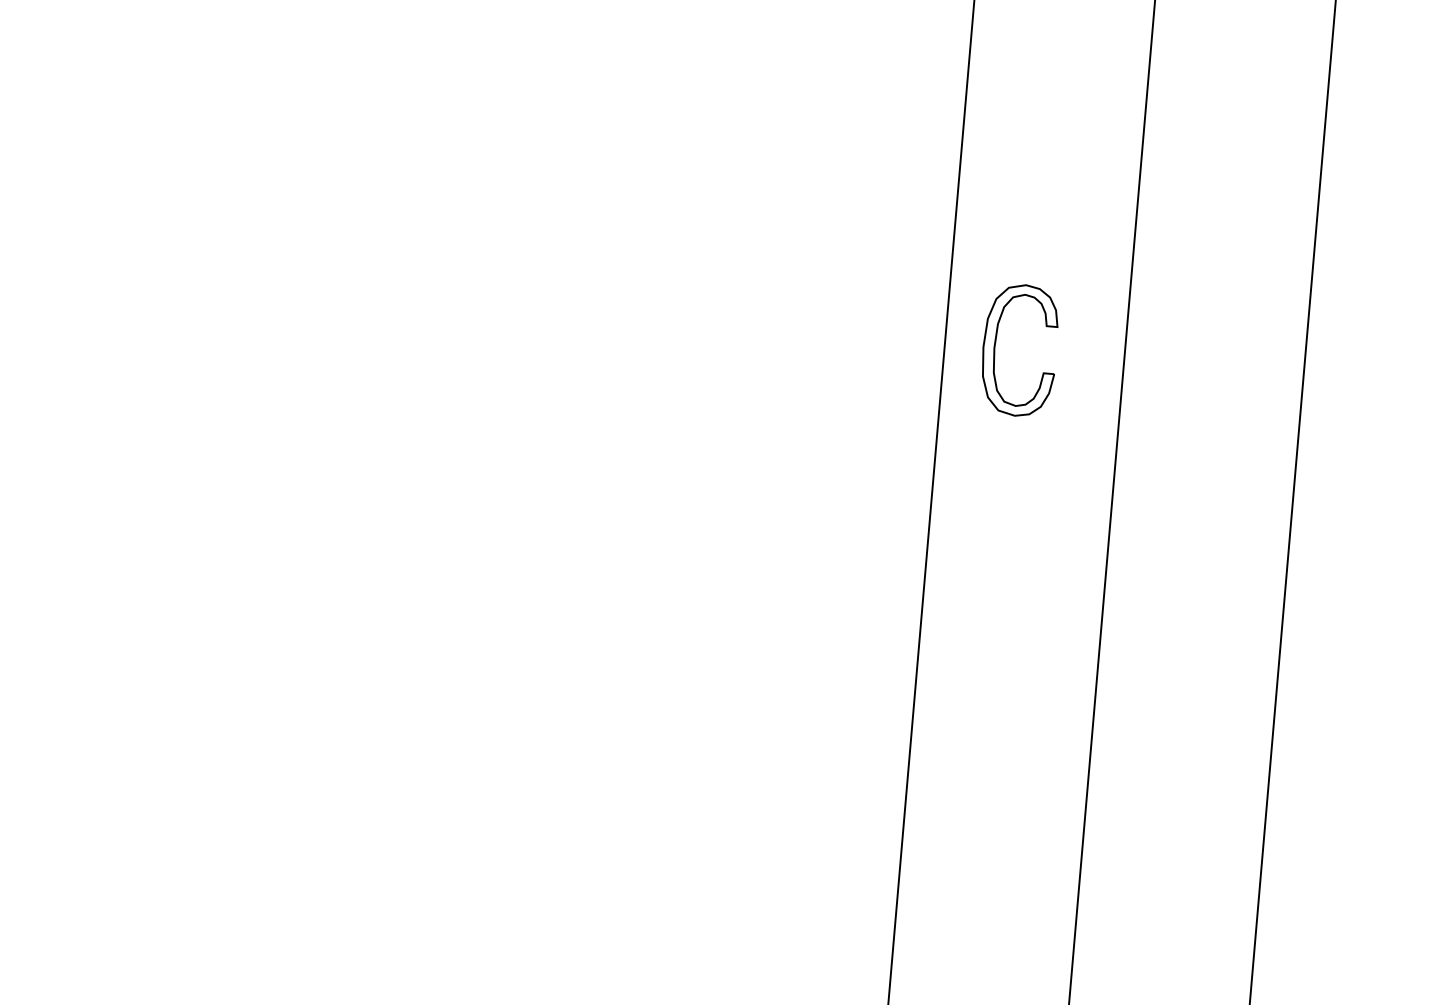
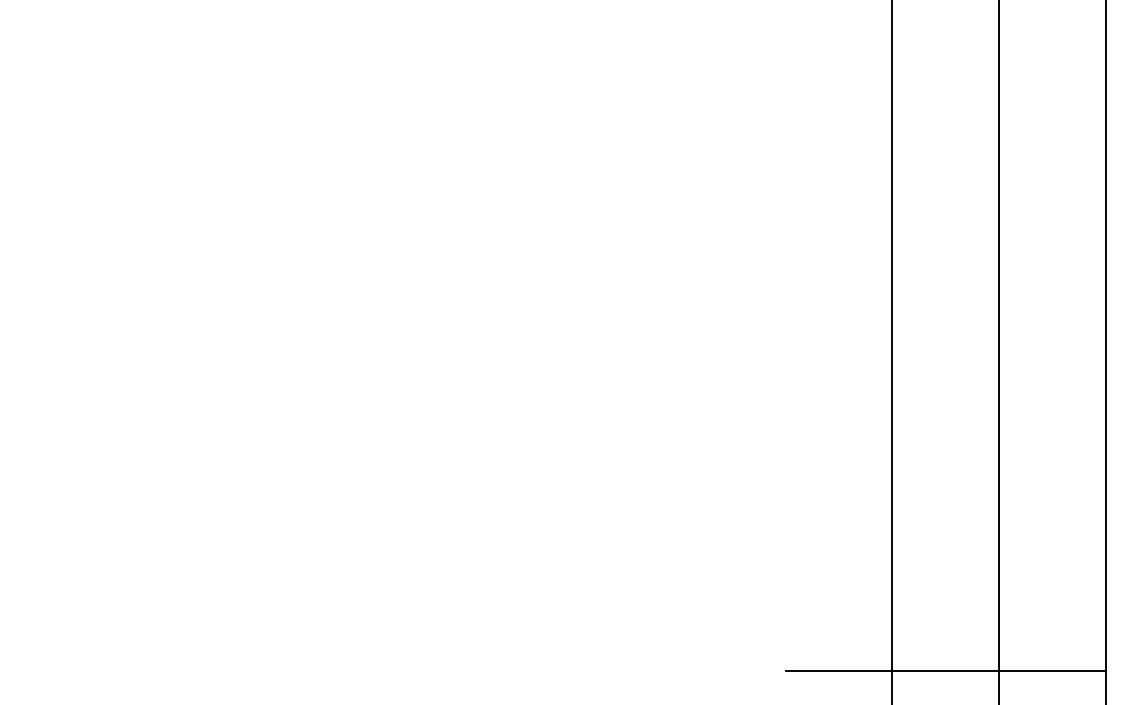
part: (997, 340) -> (923, 204), removed

